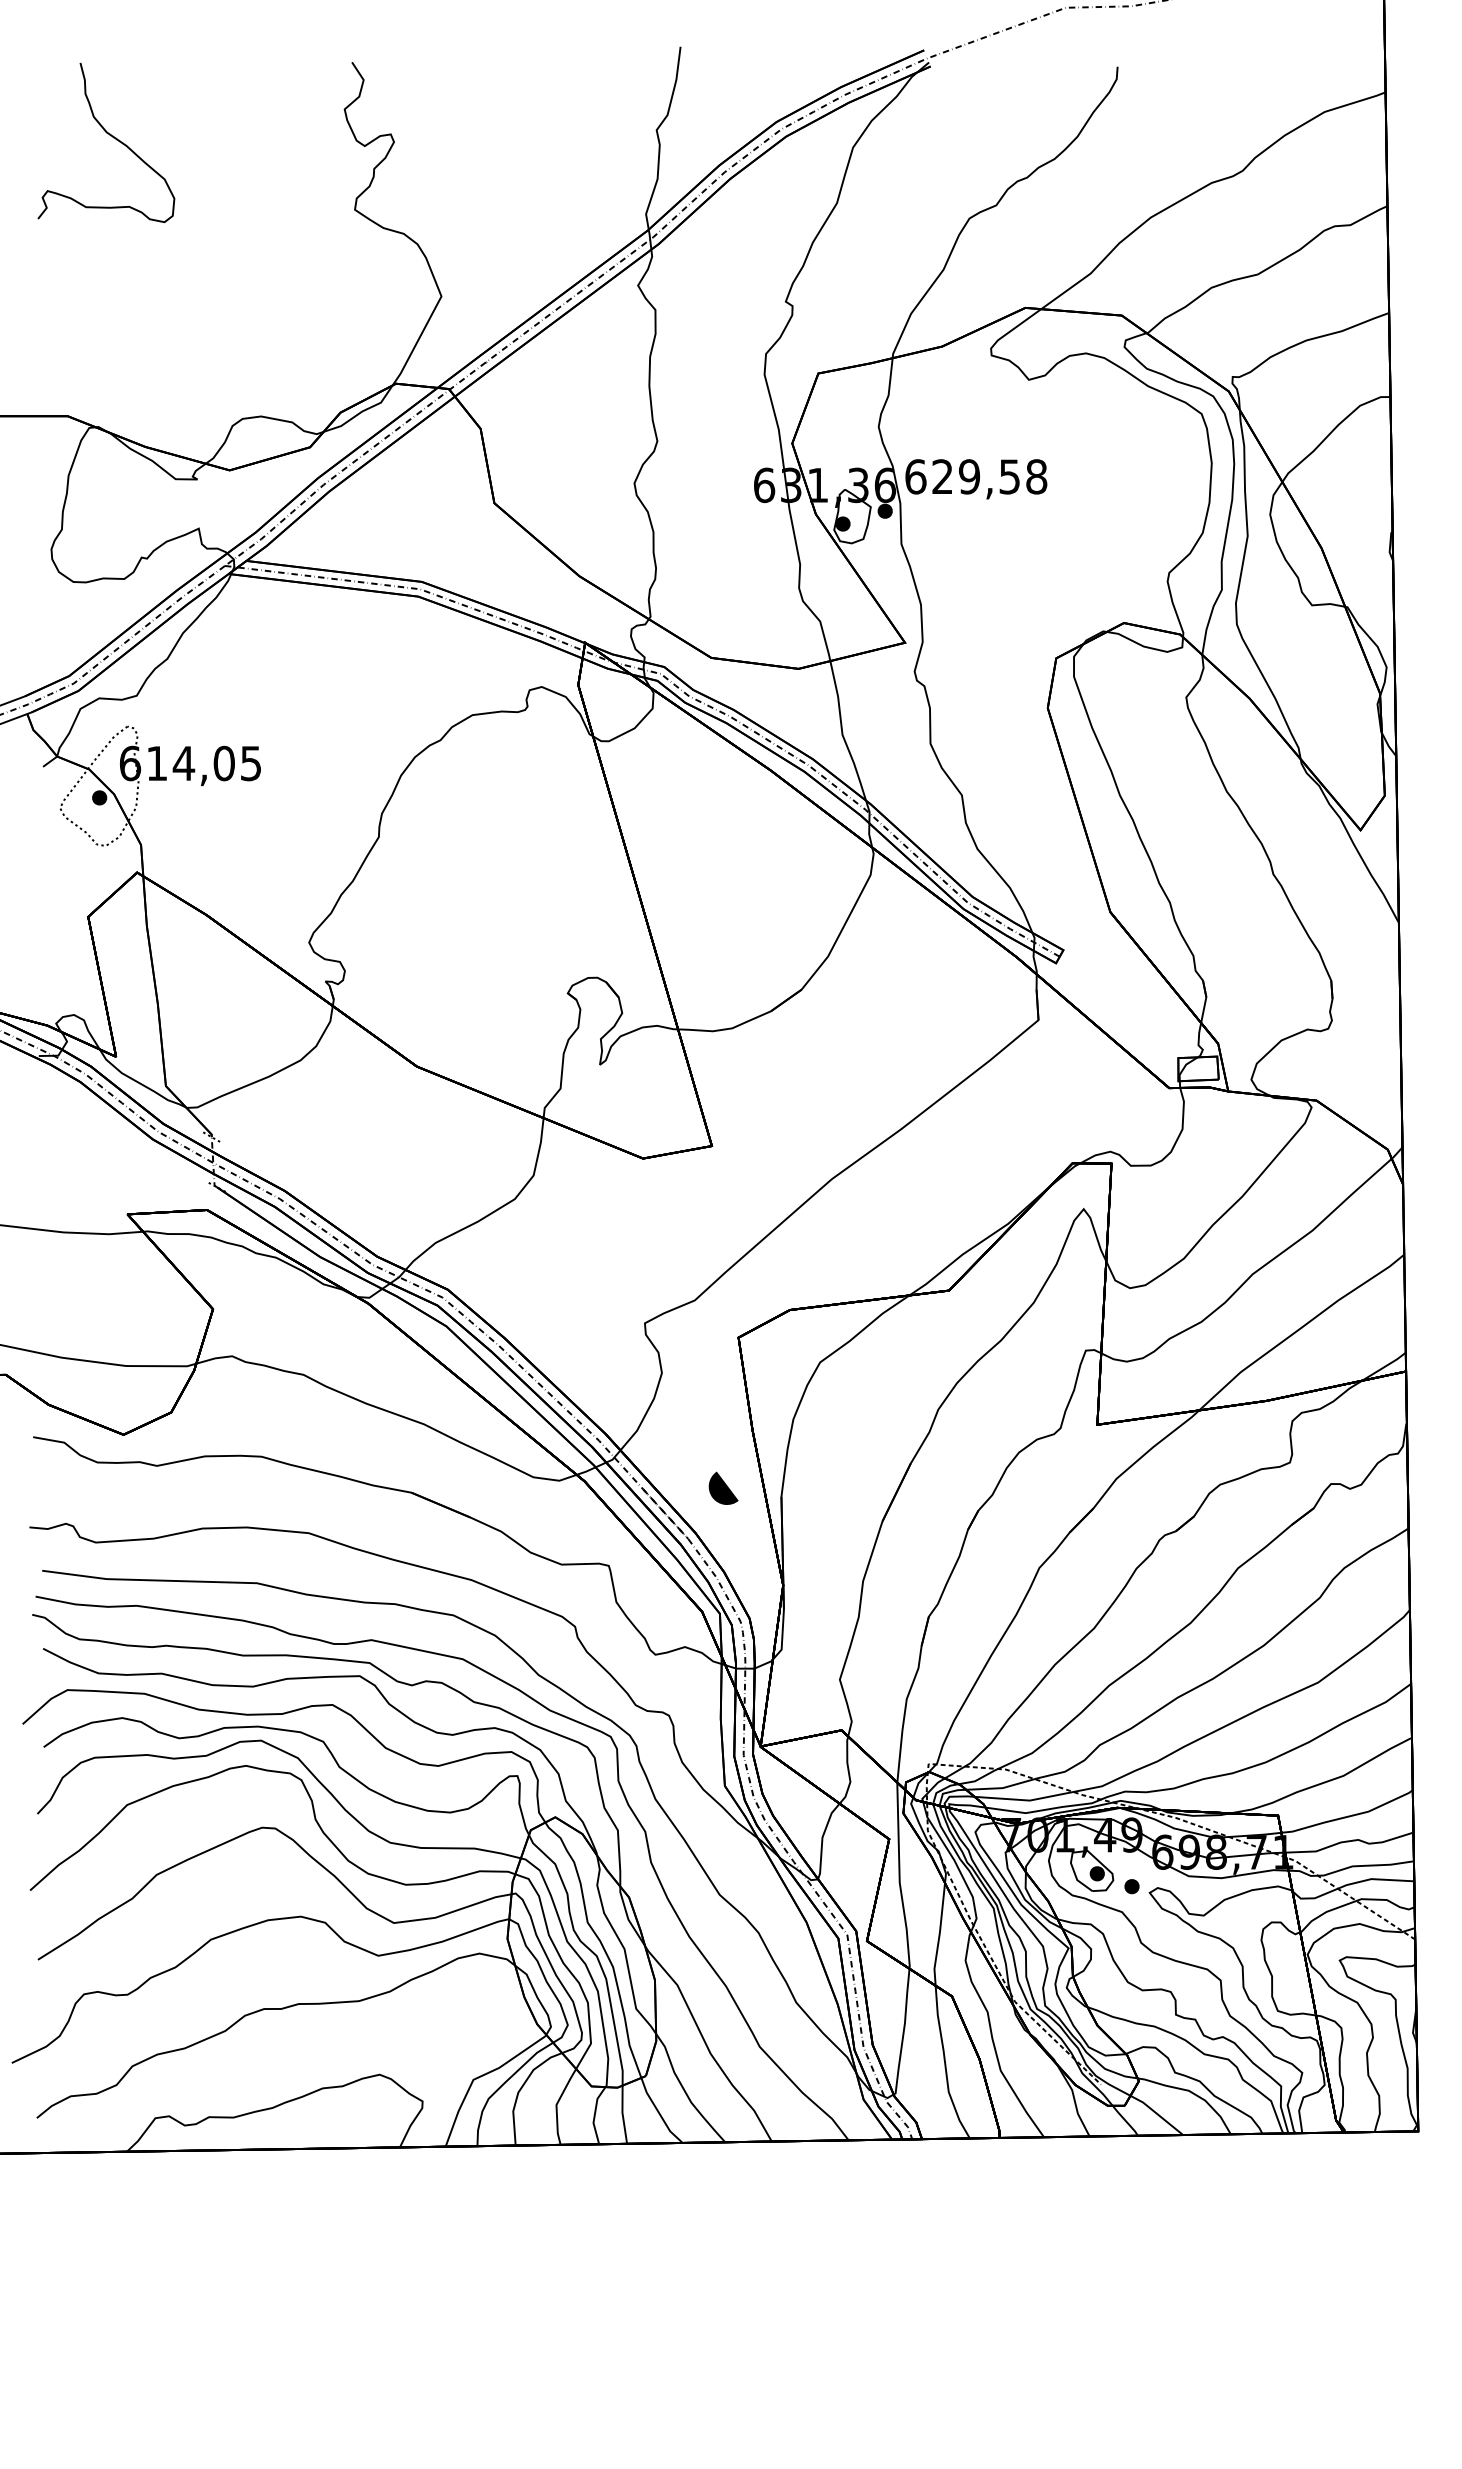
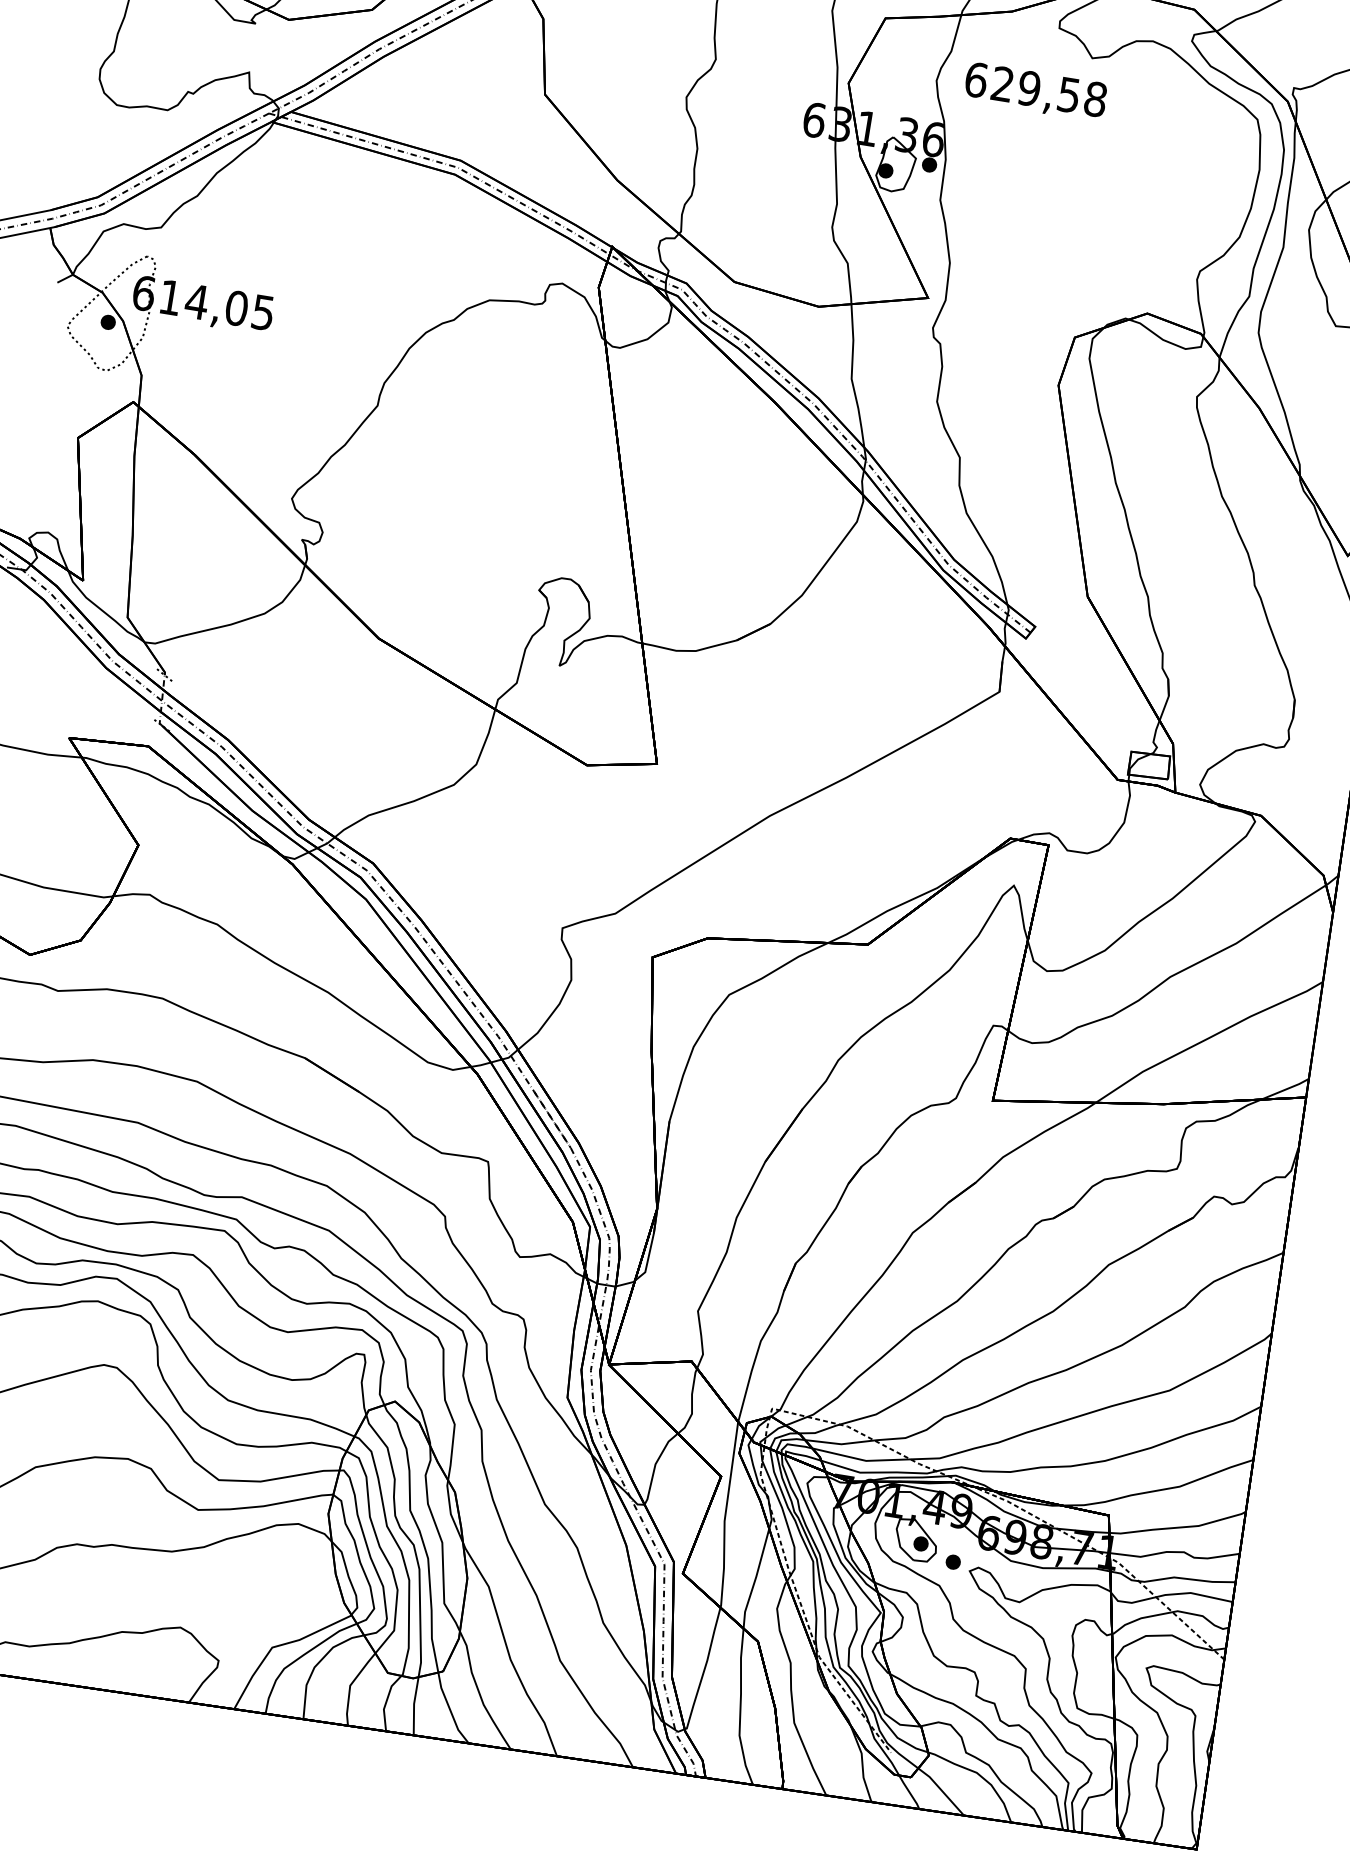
text: (976, 479) -> (1035, 92), moved
part: (723, 1487) -> (613, 1102), removed

